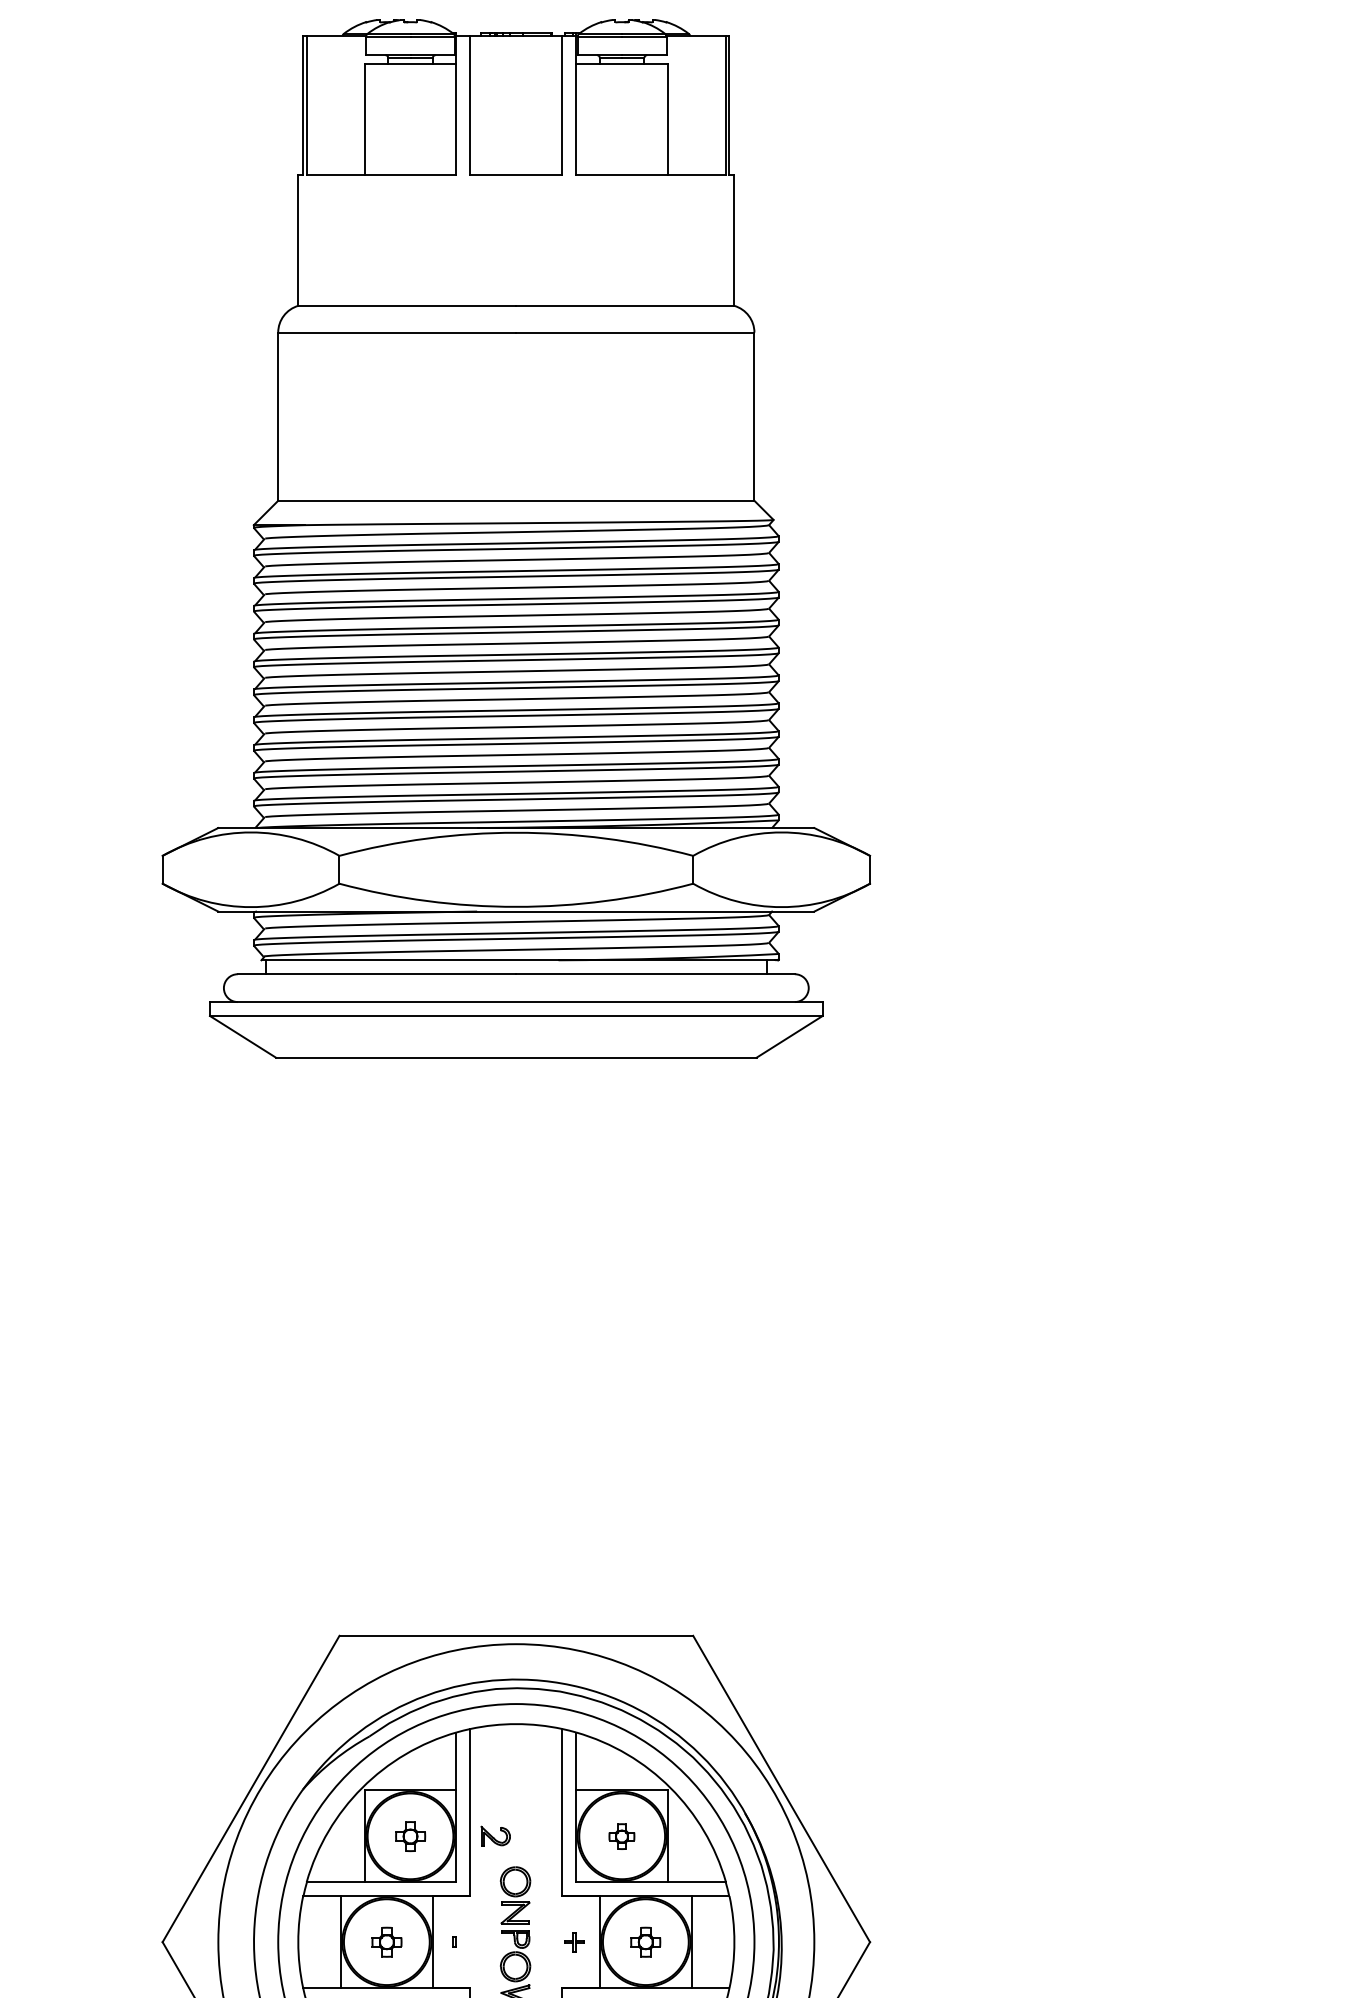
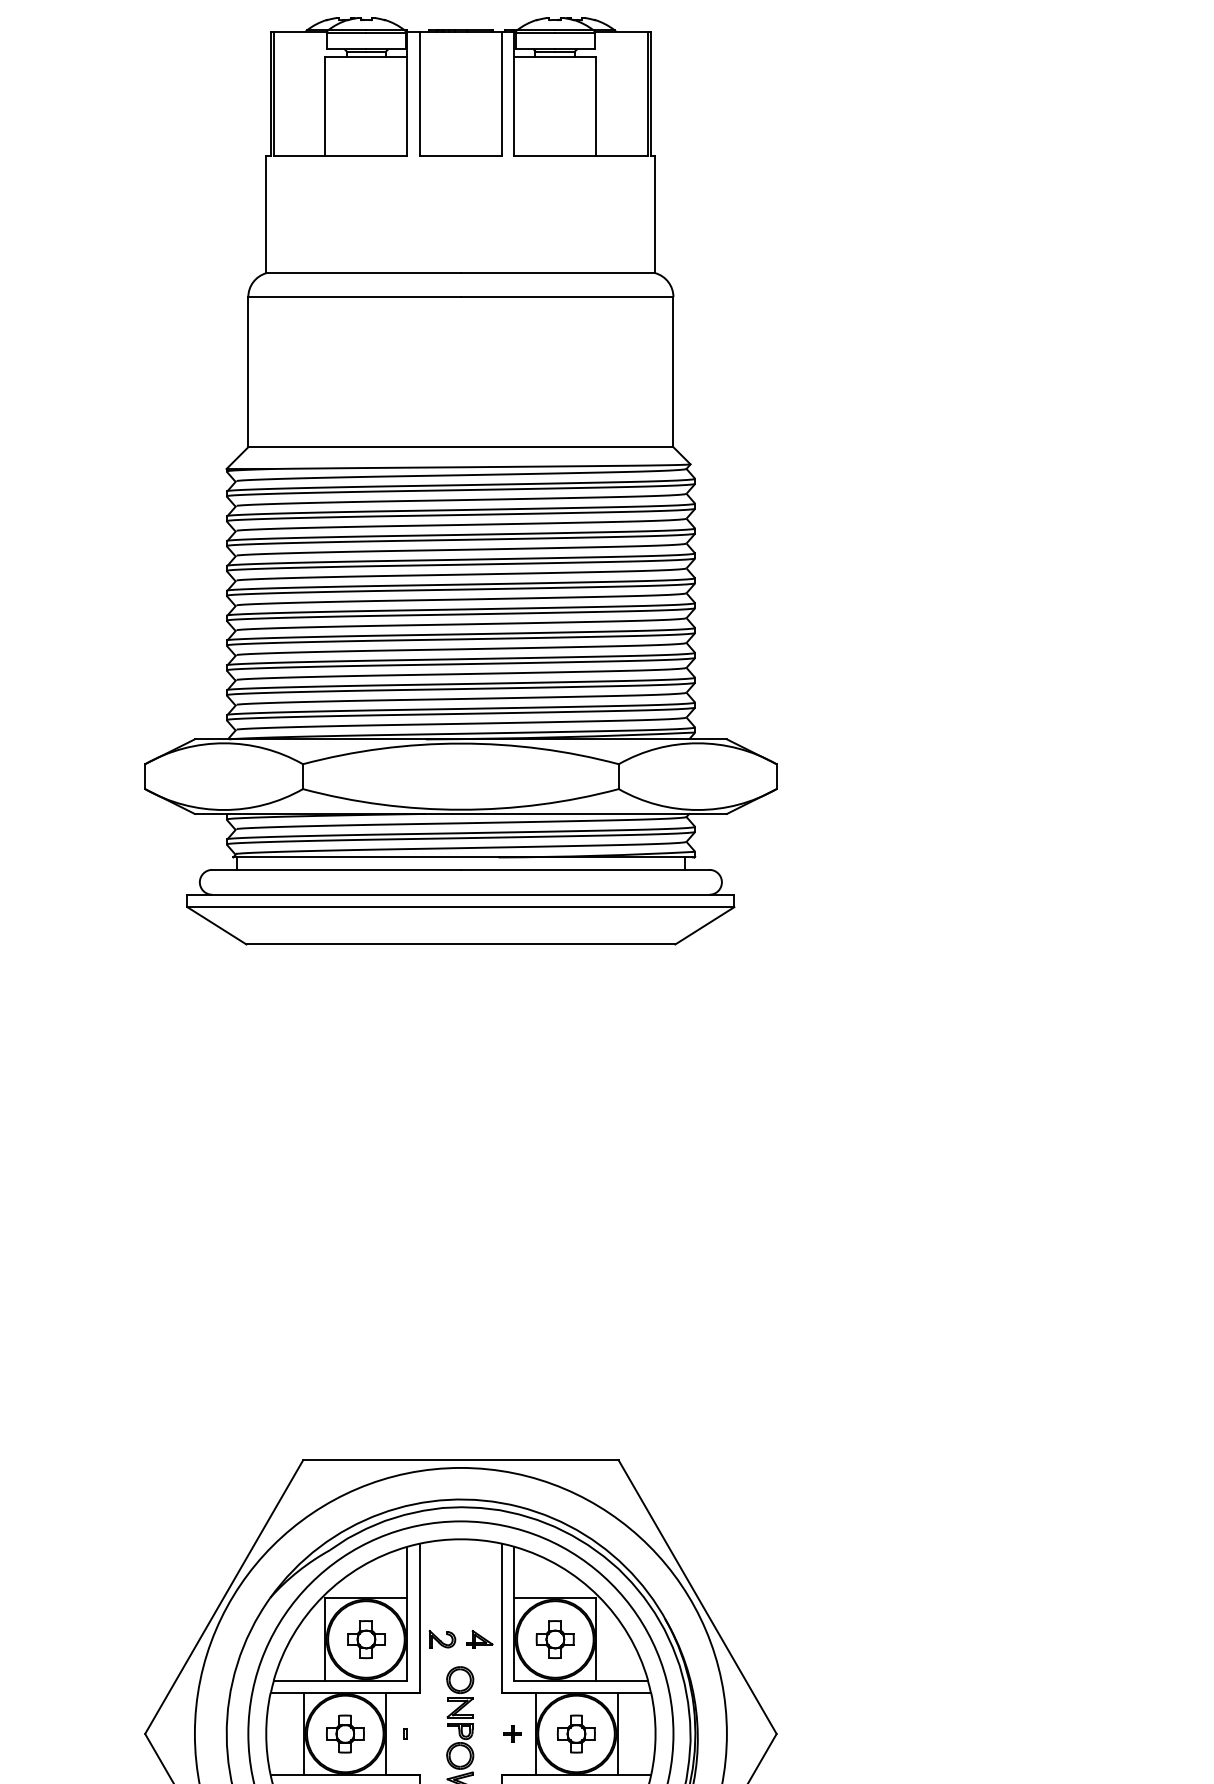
part: (410, 1836) -> (366, 1639), size x1.43
part: (537, 1836) -> (479, 1639), added
part: (621, 1836) -> (554, 1639), size x1.67
part: (387, 1941) -> (345, 1733), size x1.43
part: (645, 1941) -> (576, 1733), size x1.43

